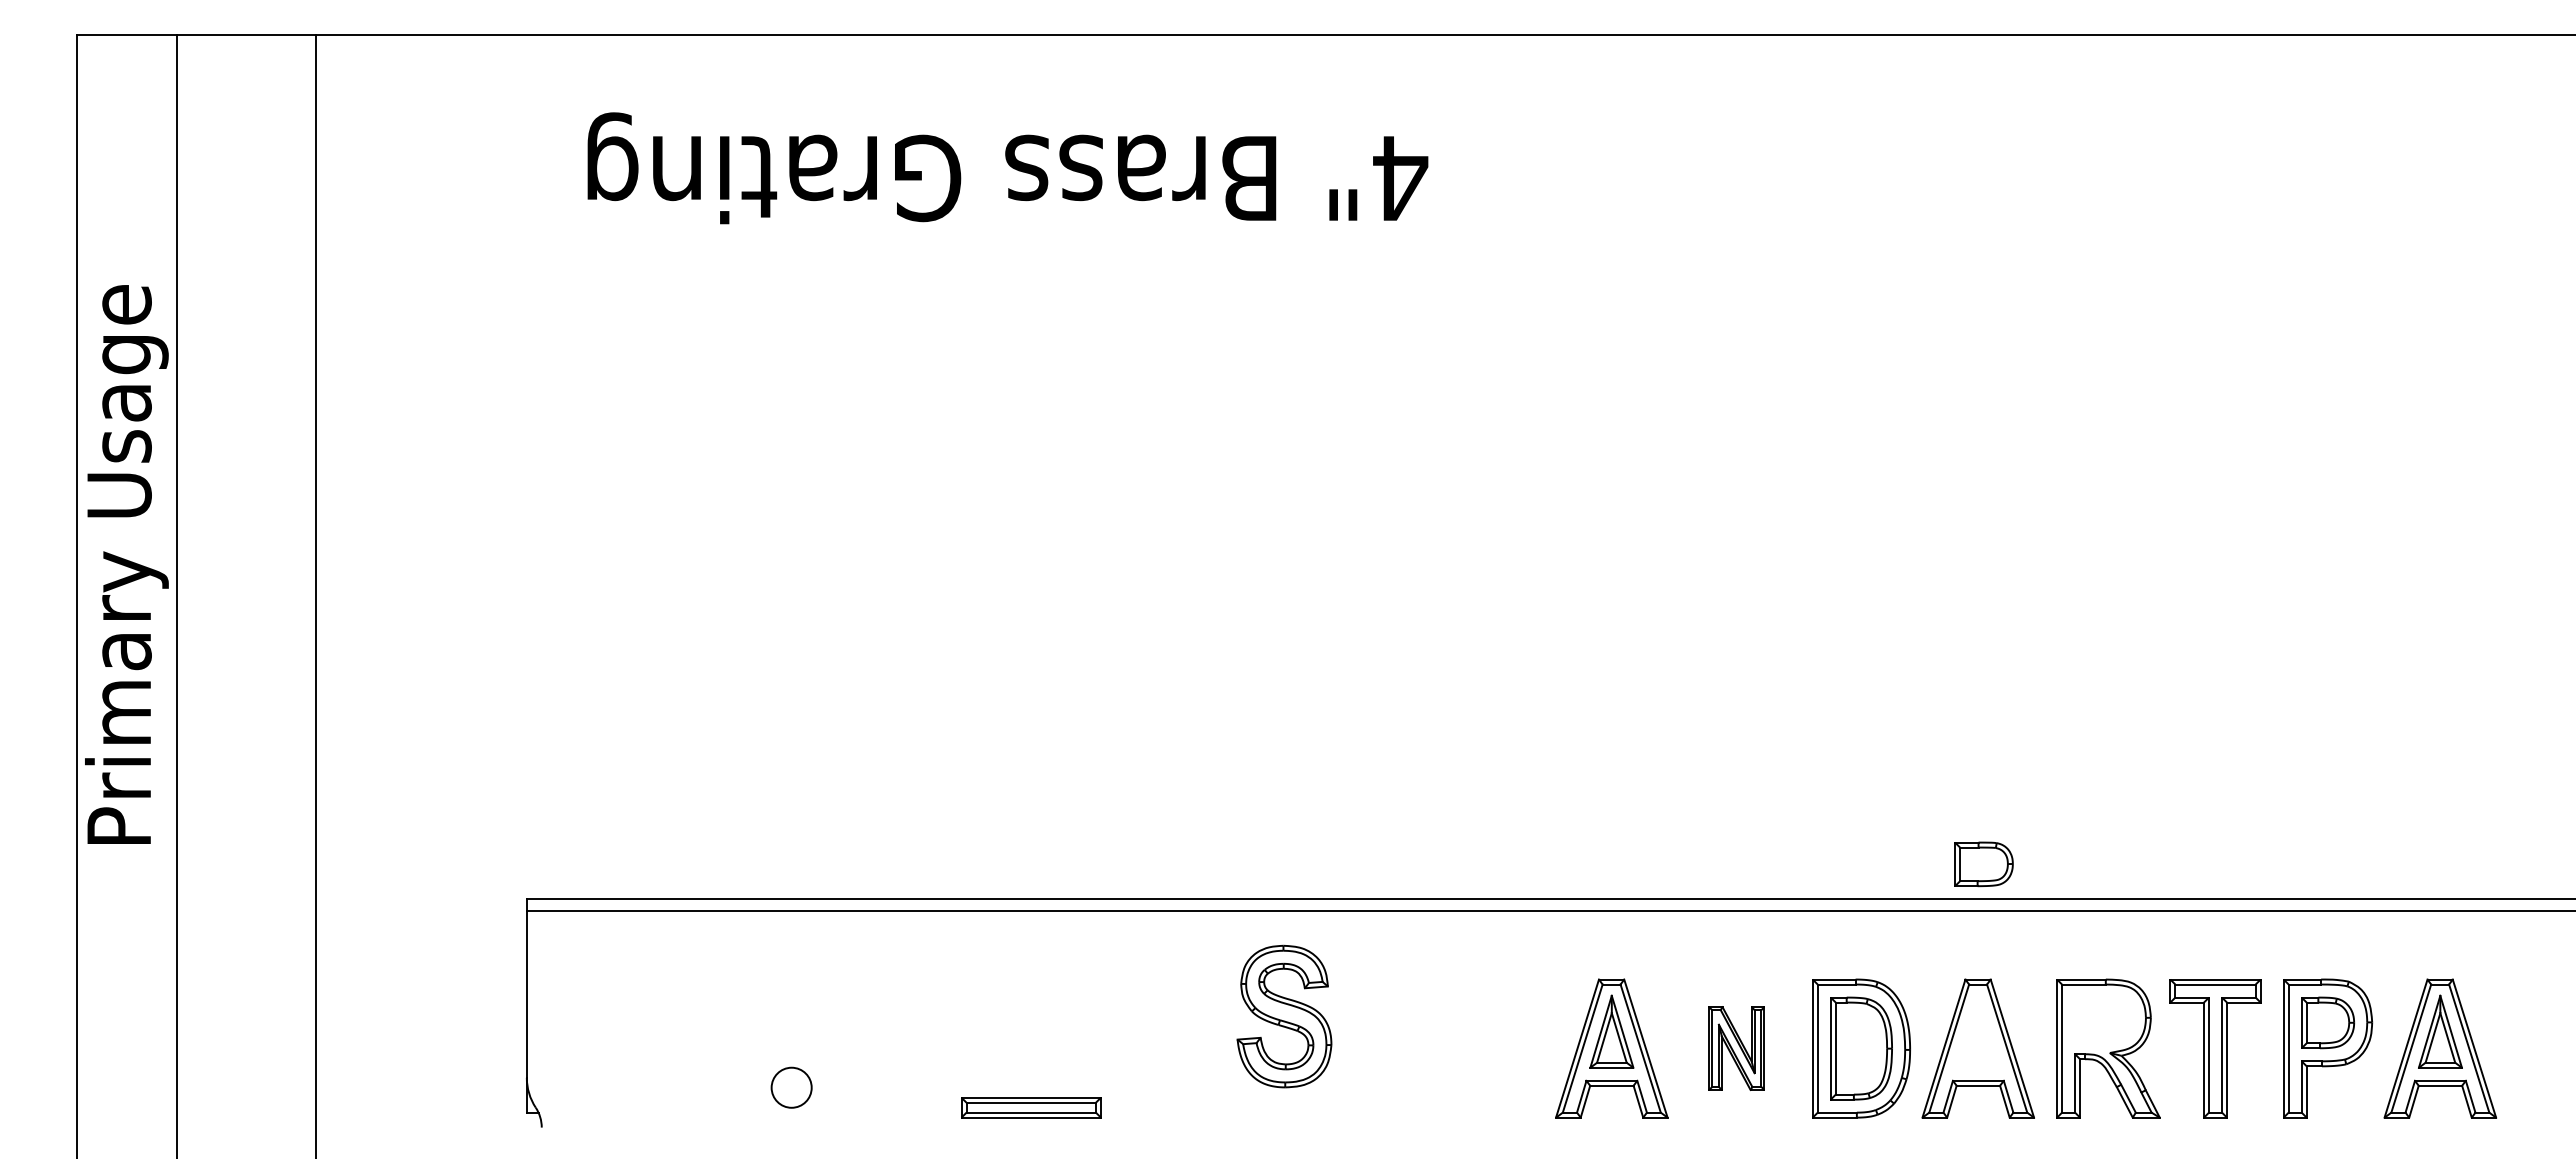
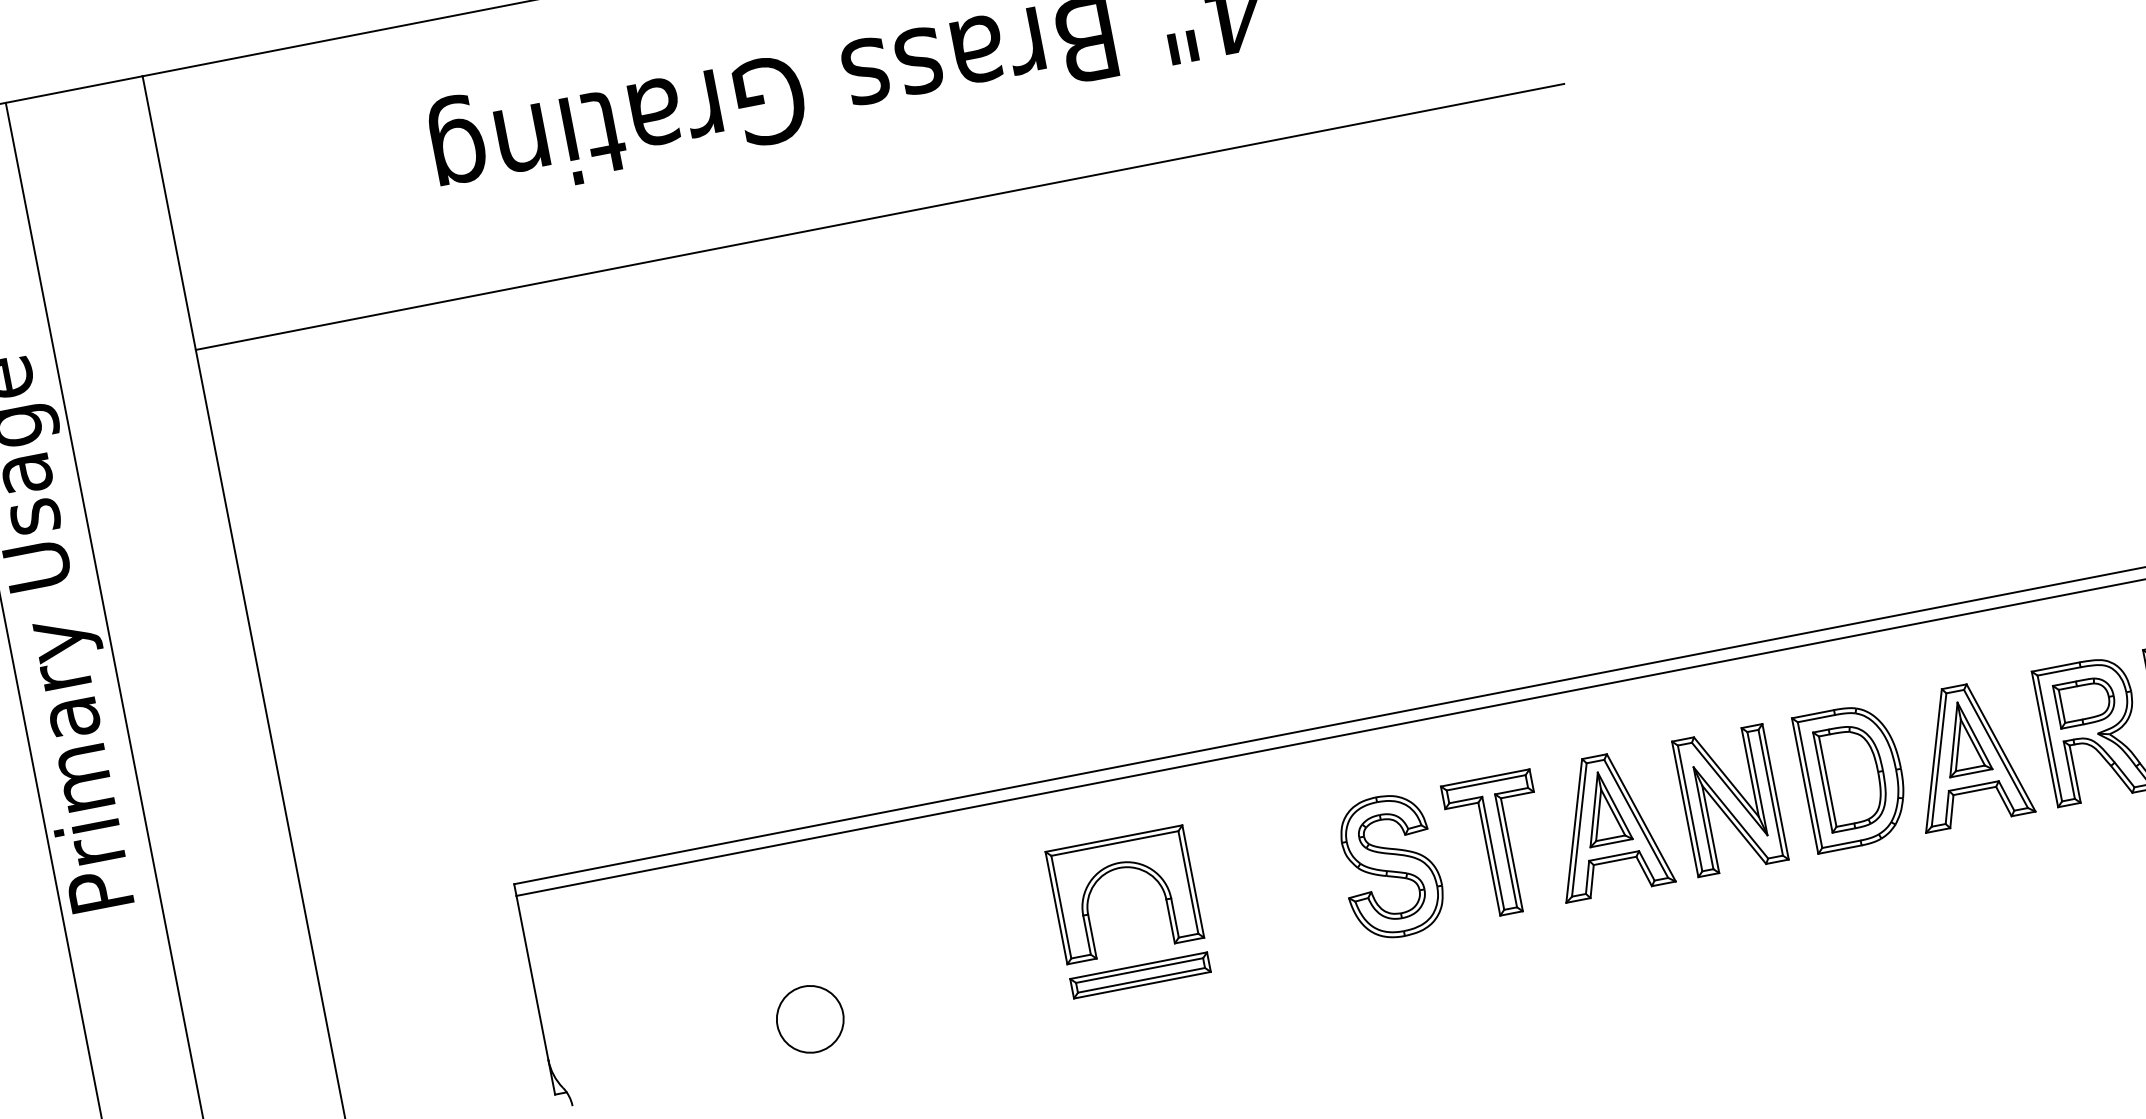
line: (1013, 313) -> (880, 216), added
part: (1983, 864) -> (2084, 702), moved
part: (1124, 999) -> (1120, 869), added
part: (1284, 1016) -> (1390, 866), moved
part: (1978, 1031) -> (1964, 737), added
part: (1499, 1048) -> (1497, 845), added
part: (1736, 1048) -> (1730, 800), size x1.67
circle: (791, 1087) -> (810, 1019), size x1.67
part: (1031, 1107) -> (1140, 975), moved

